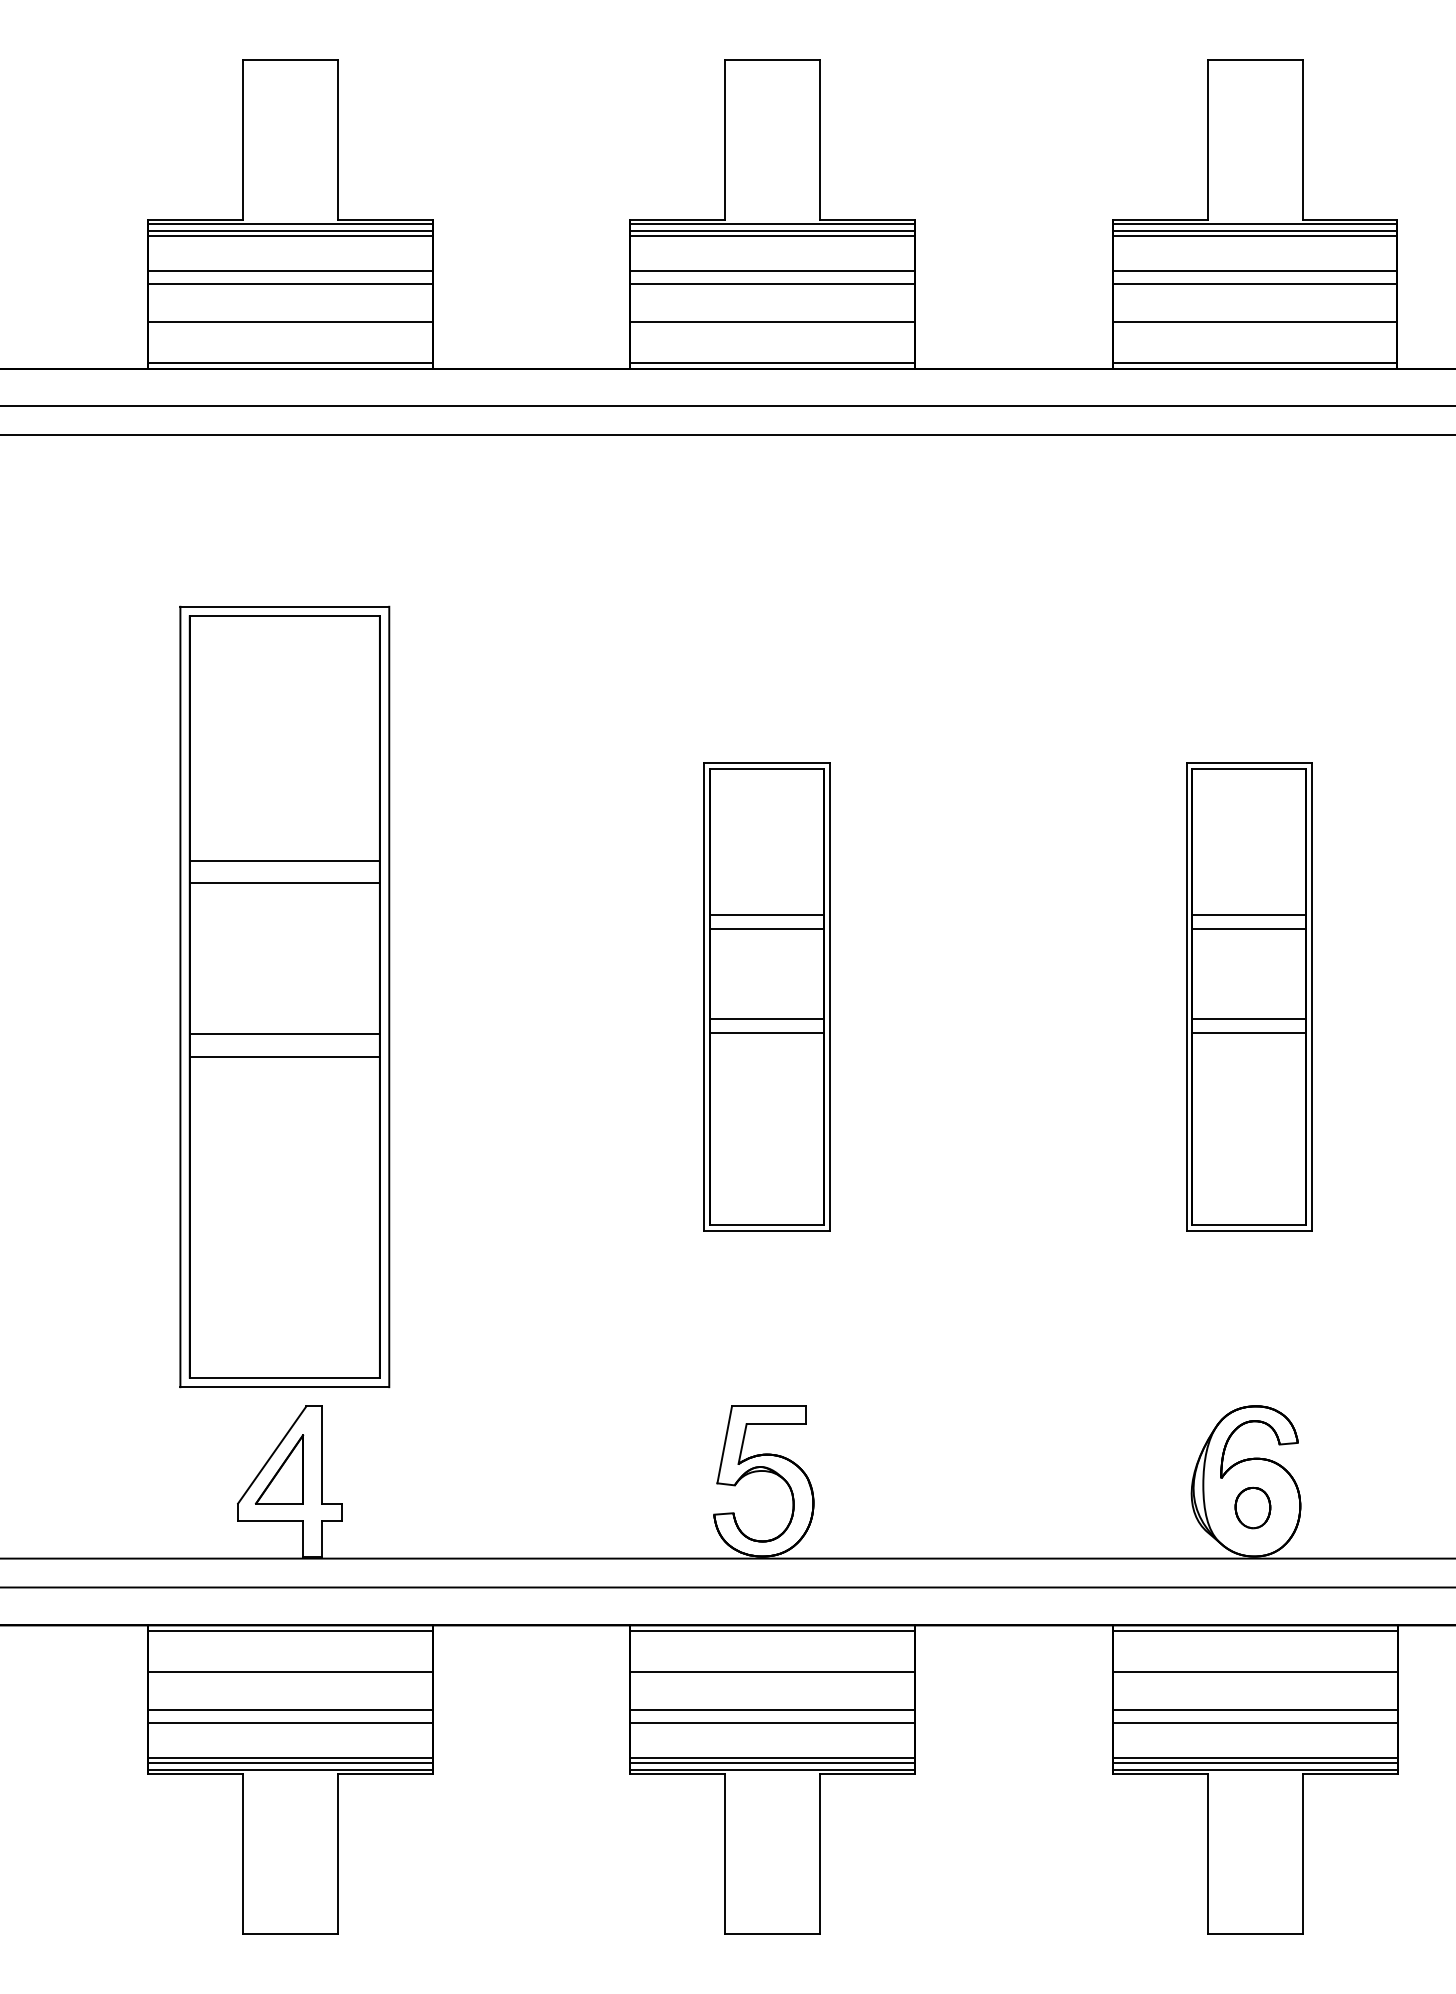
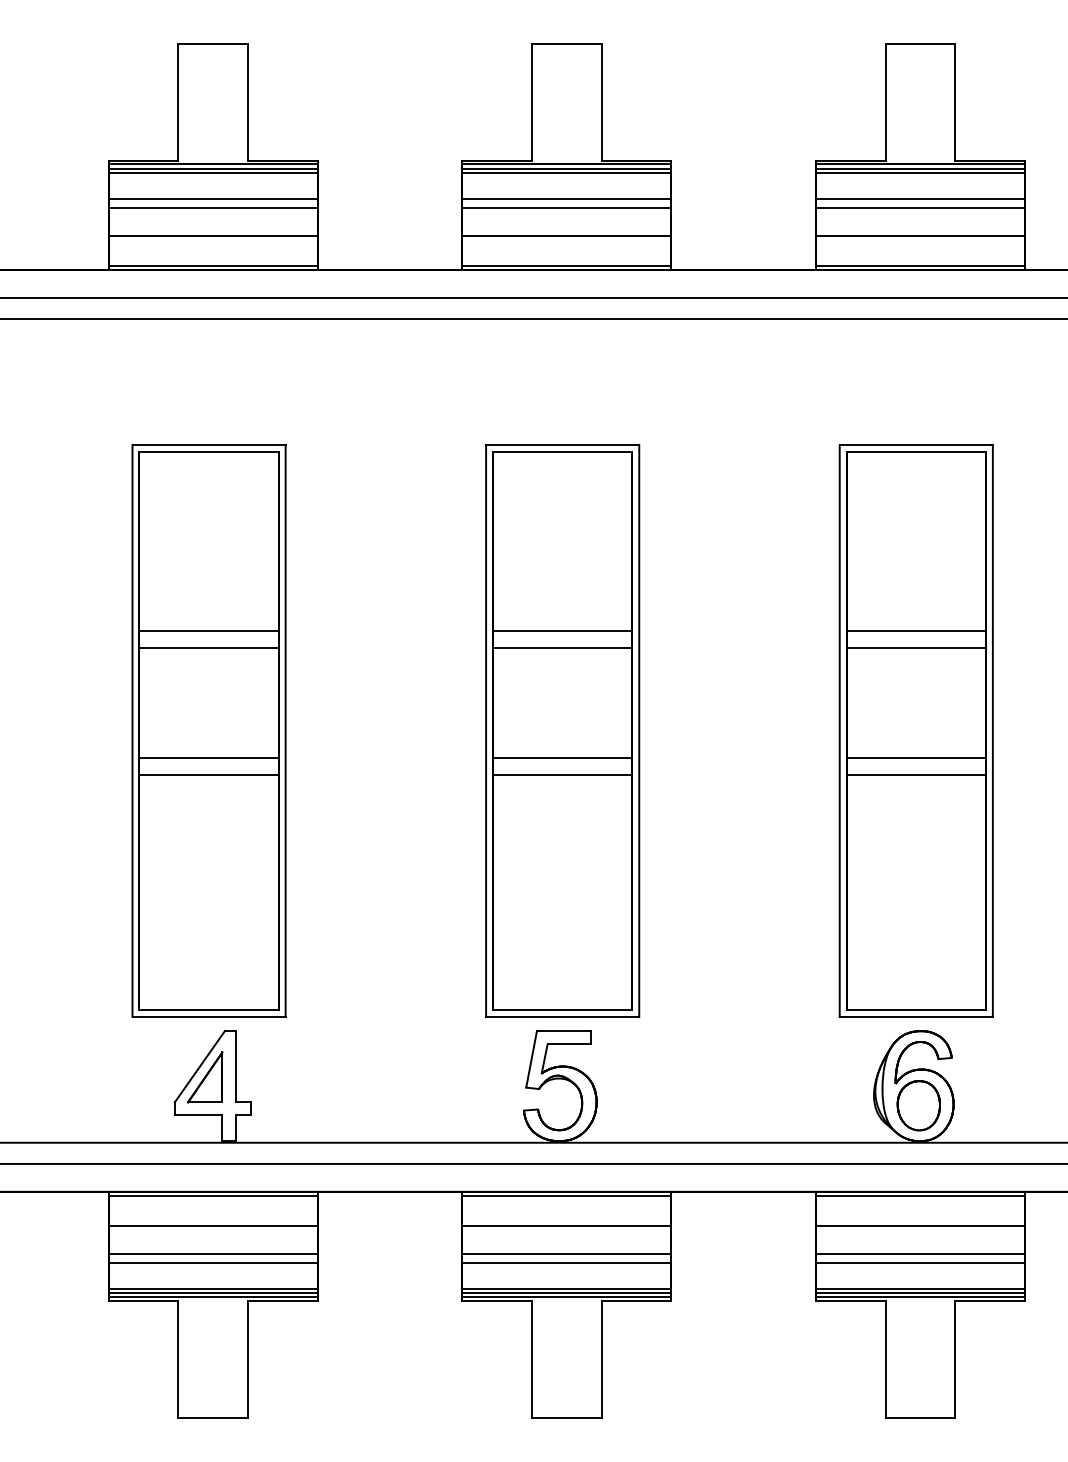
part: (766, 996) -> (562, 730), size x1.67
part: (1249, 996) -> (916, 730), size x1.67
part: (1252, 1507) -> (918, 1105), size x1.67

